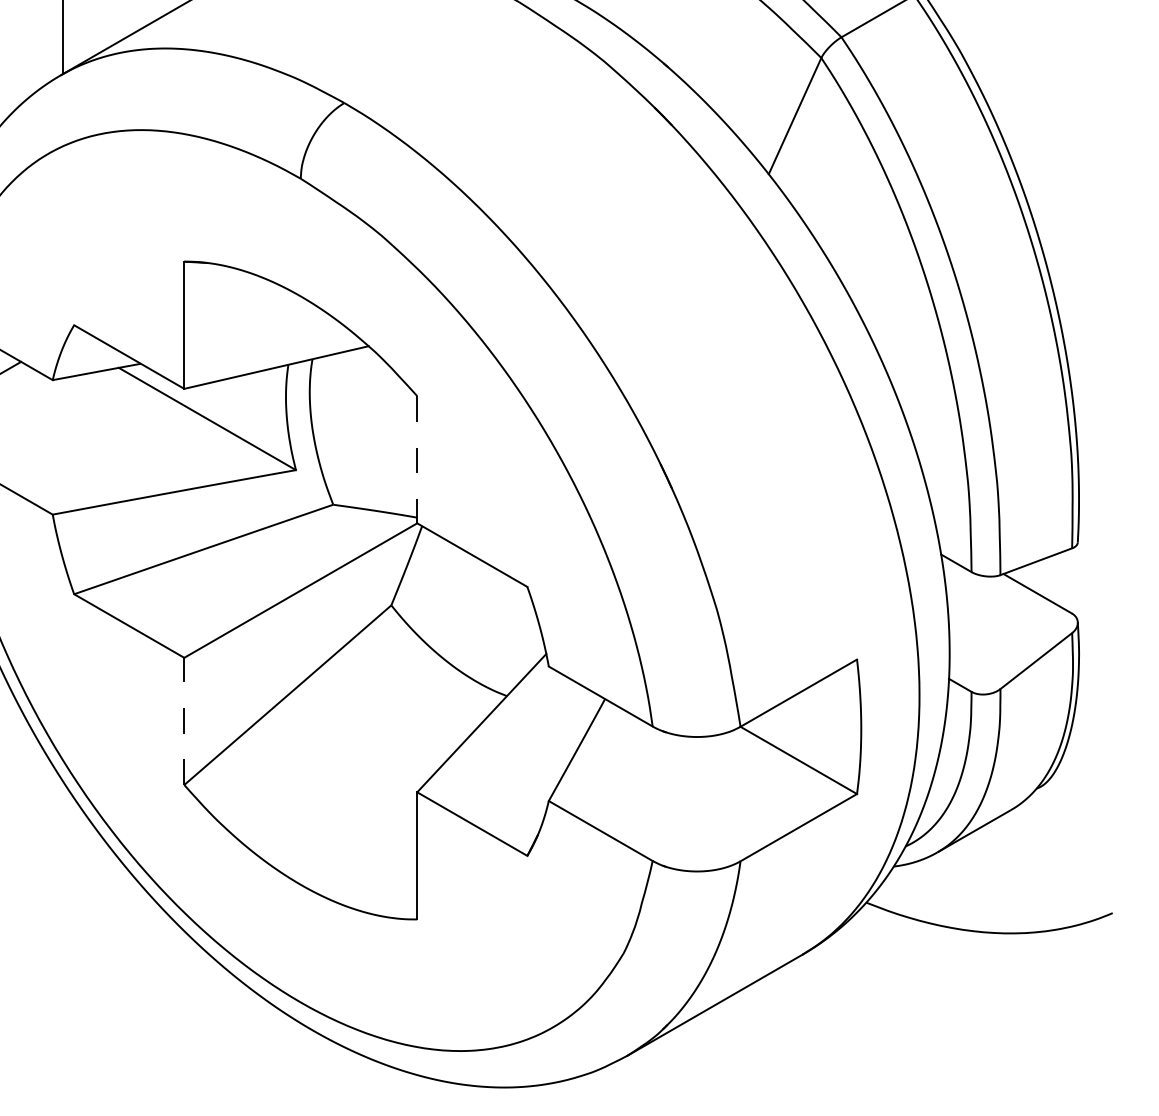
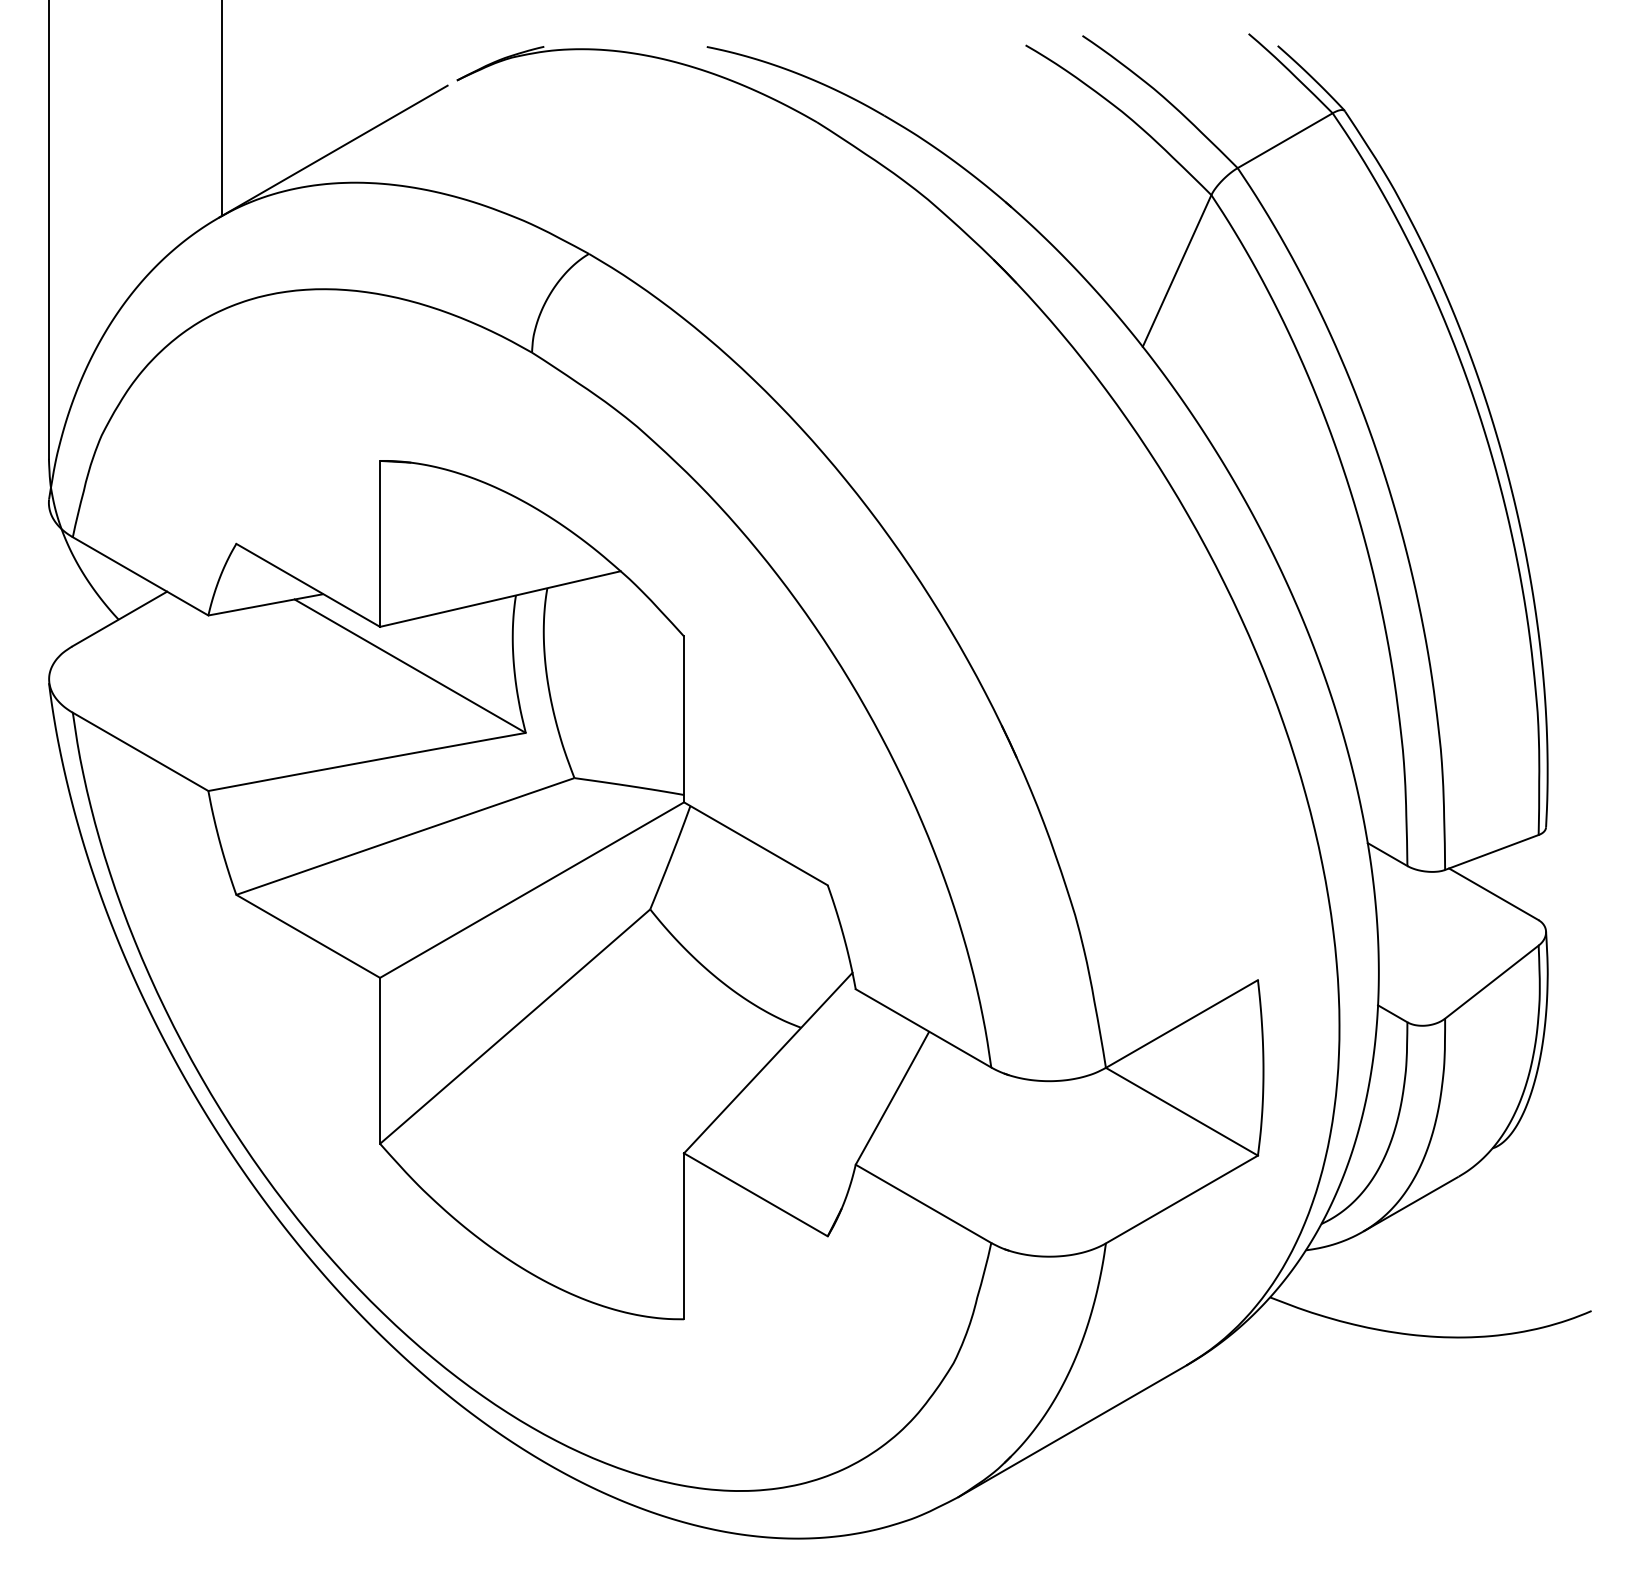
line: (417, 459) -> (684, 719), dashed -> solid
line: (184, 721) -> (380, 1060), dashed -> solid

